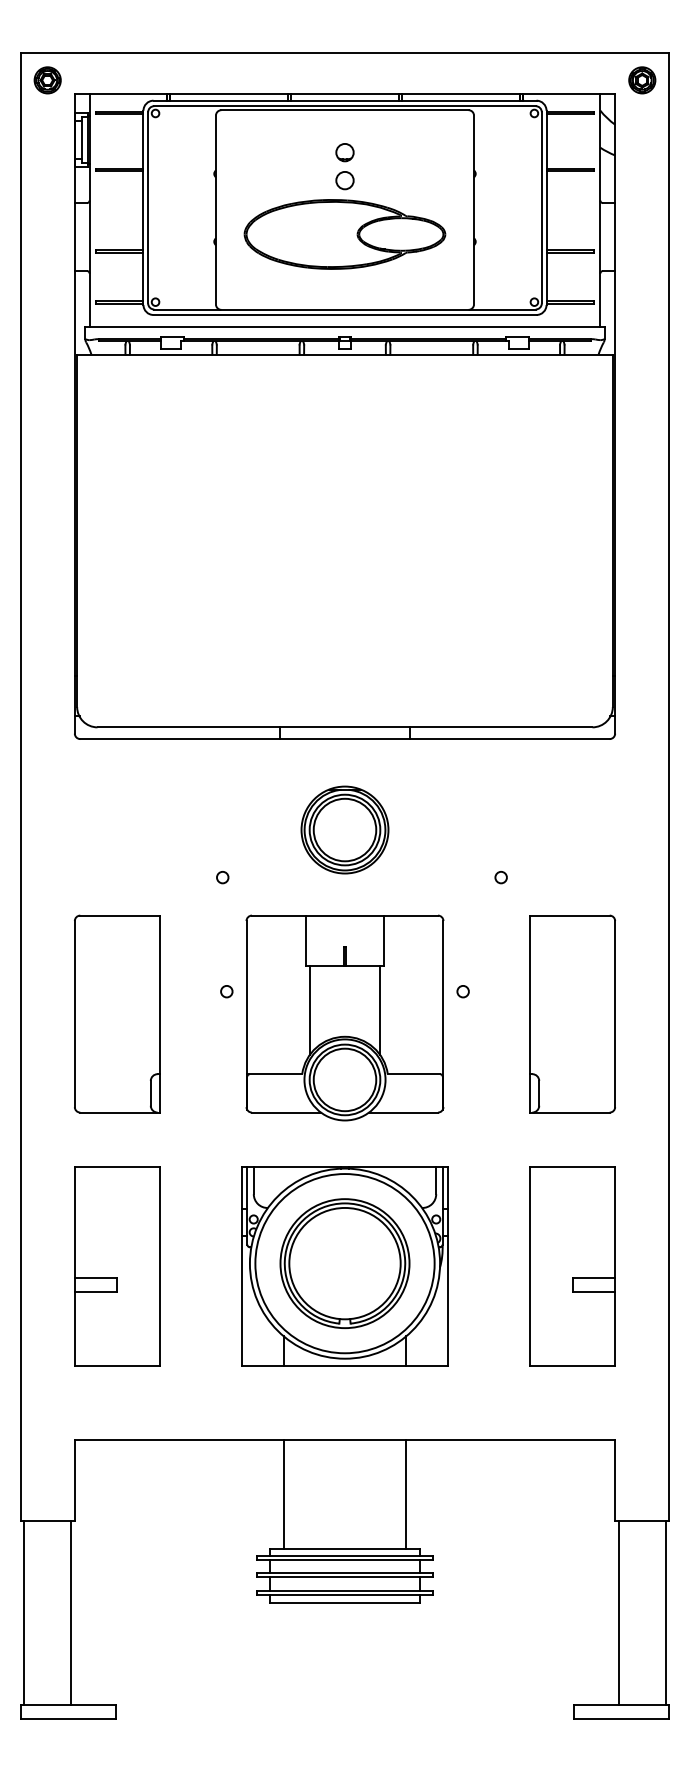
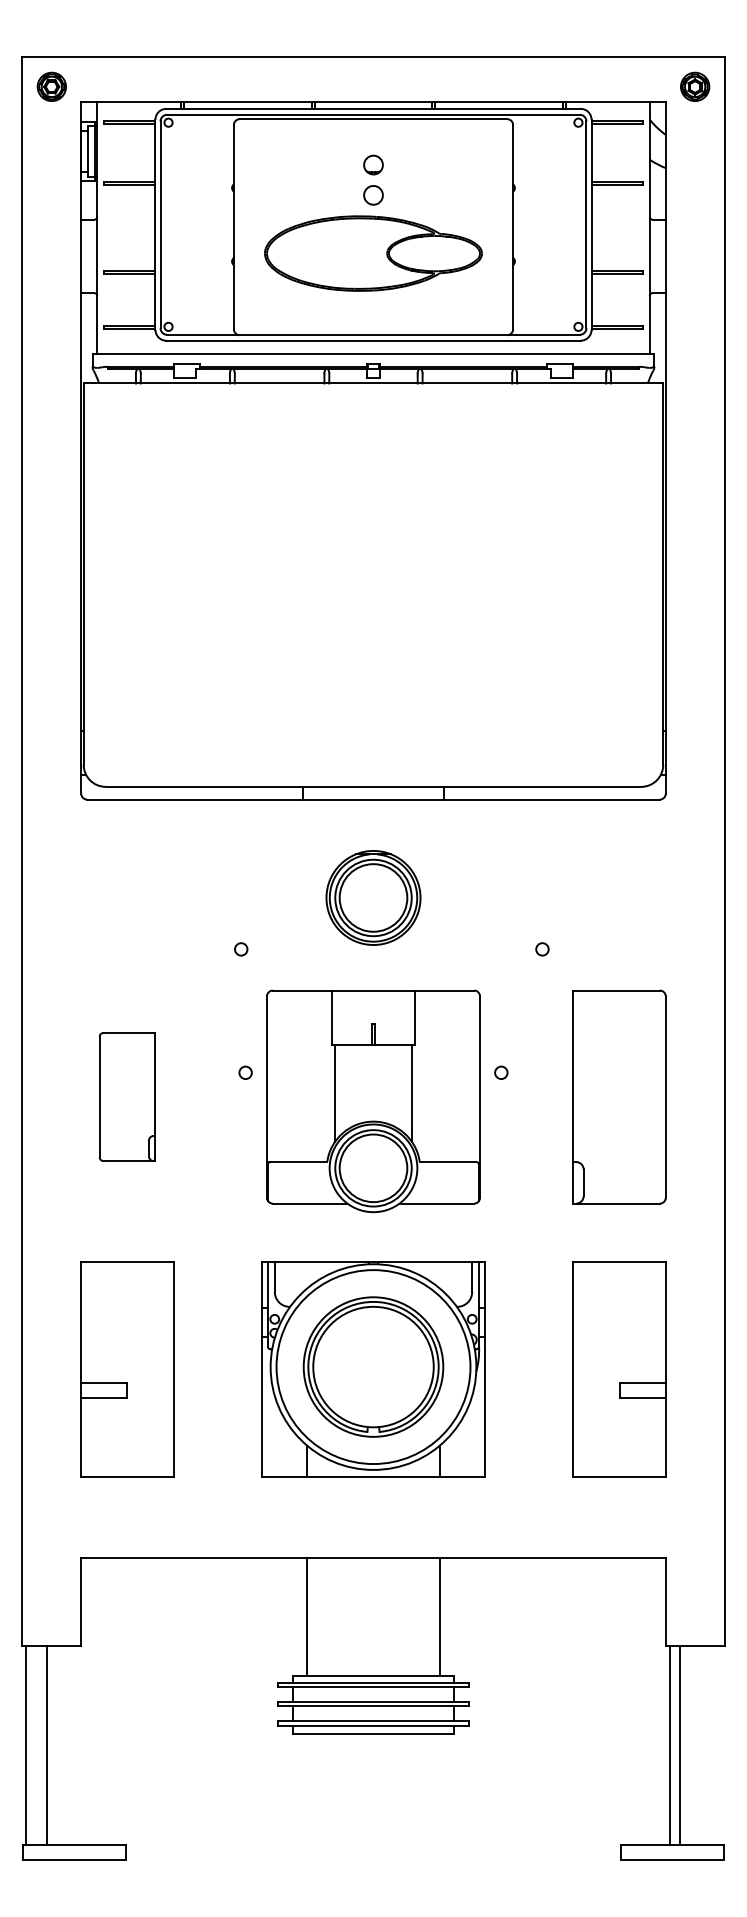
part: (117, 1013) -> (127, 1096), size x0.6
line: (71, 1612) -> (47, 1744), moved
line: (666, 1612) -> (680, 1744), moved

